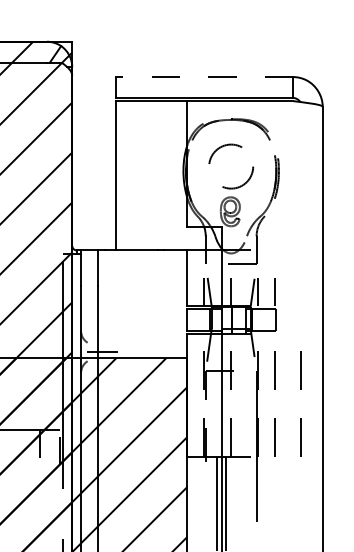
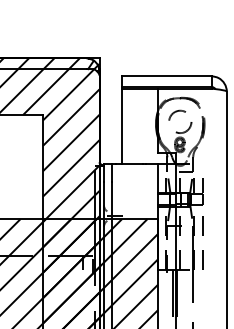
line: (204, 77) -> (166, 76), dashed -> solid
line: (300, 390) -> (215, 235), removed

